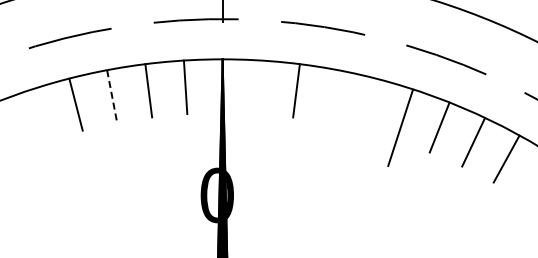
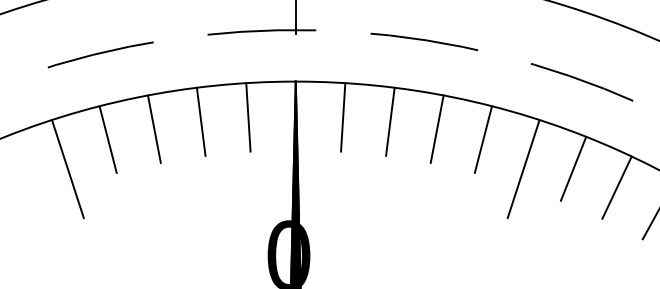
line: (259, 87) -> (342, 117), added
line: (112, 96) -> (154, 129), dashed -> solid
line: (333, 96) -> (437, 129), added
line: (368, 104) -> (482, 139), added
line: (44, 127) -> (67, 168), added

